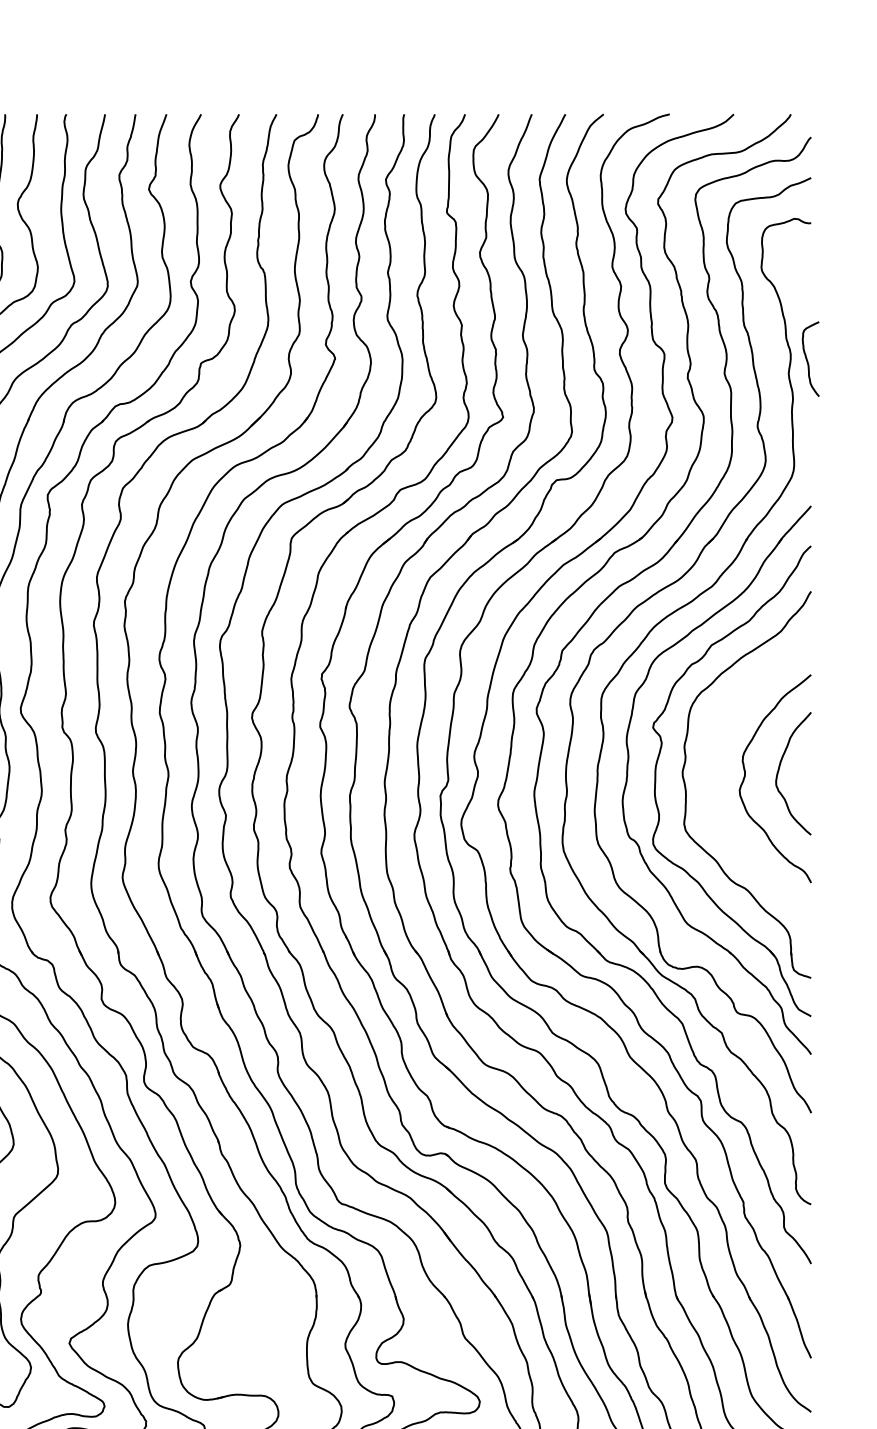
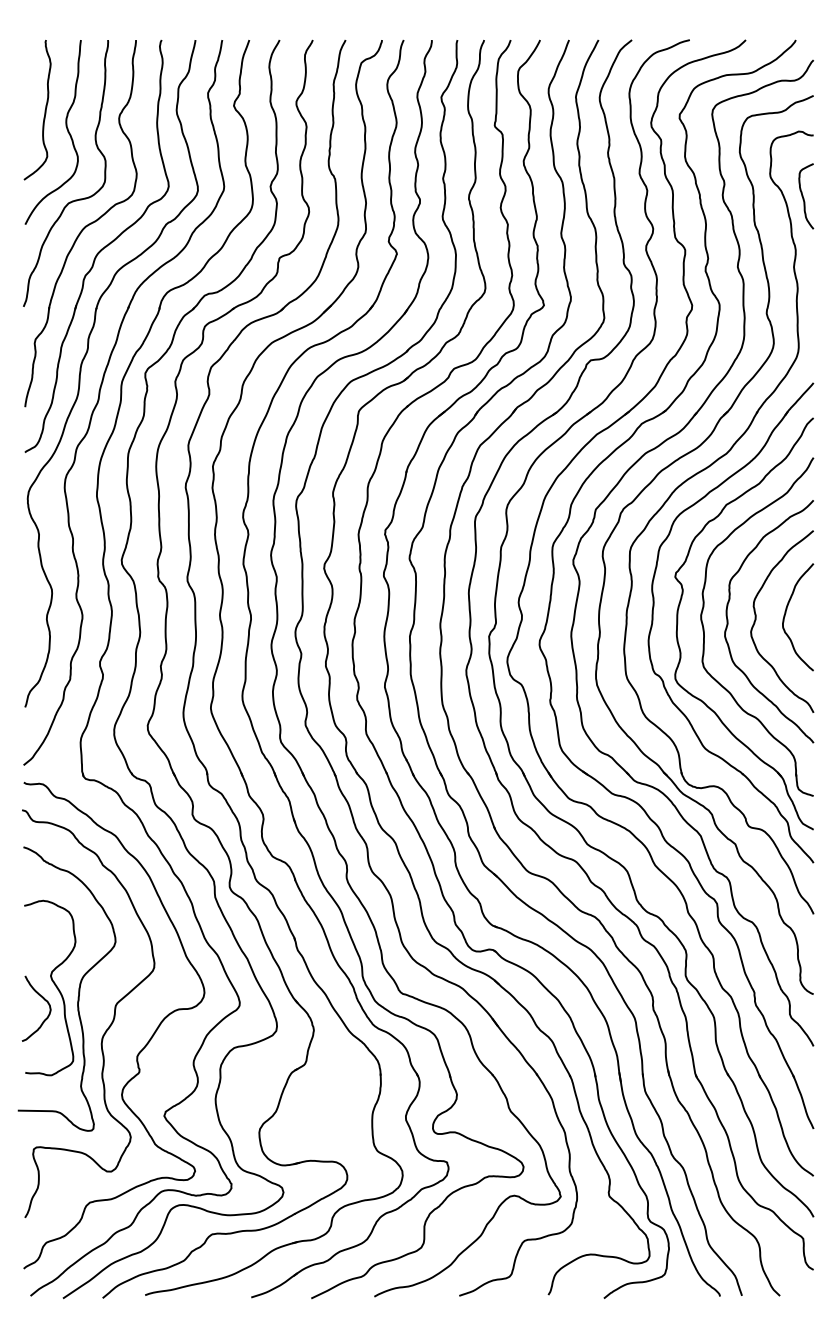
curve: (808, 361) -> (804, 198), moved
curve: (713, 778) -> (728, 621), added

